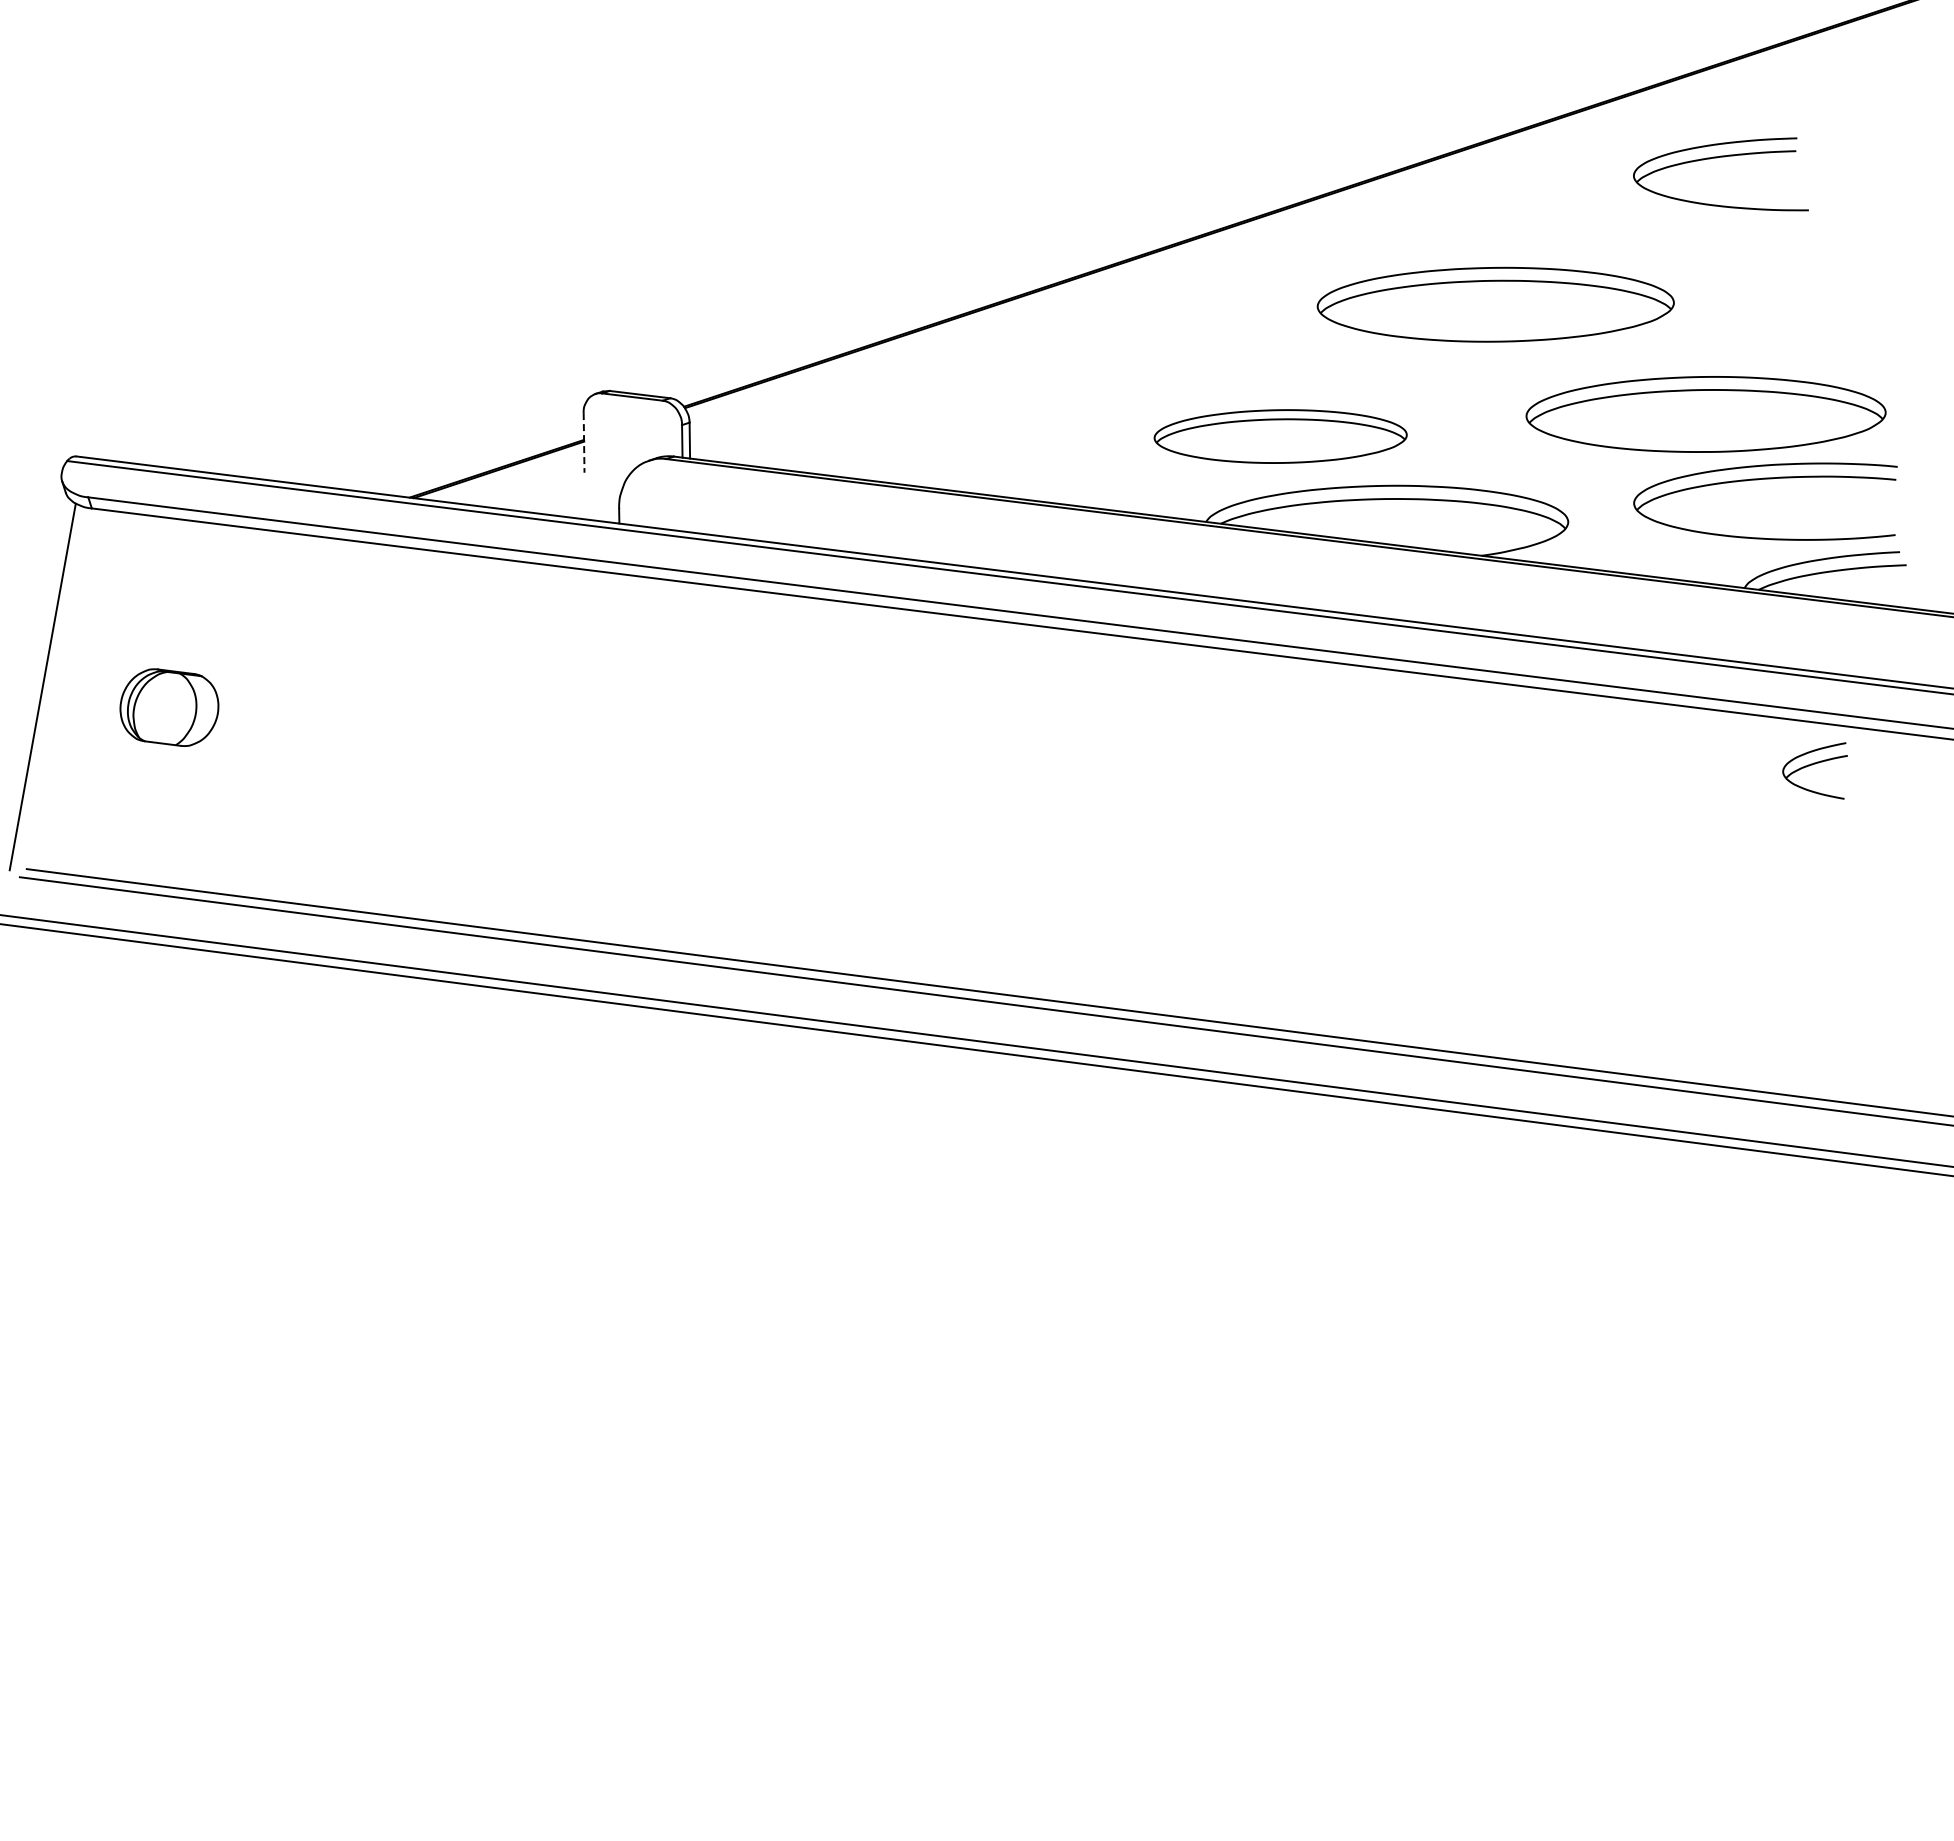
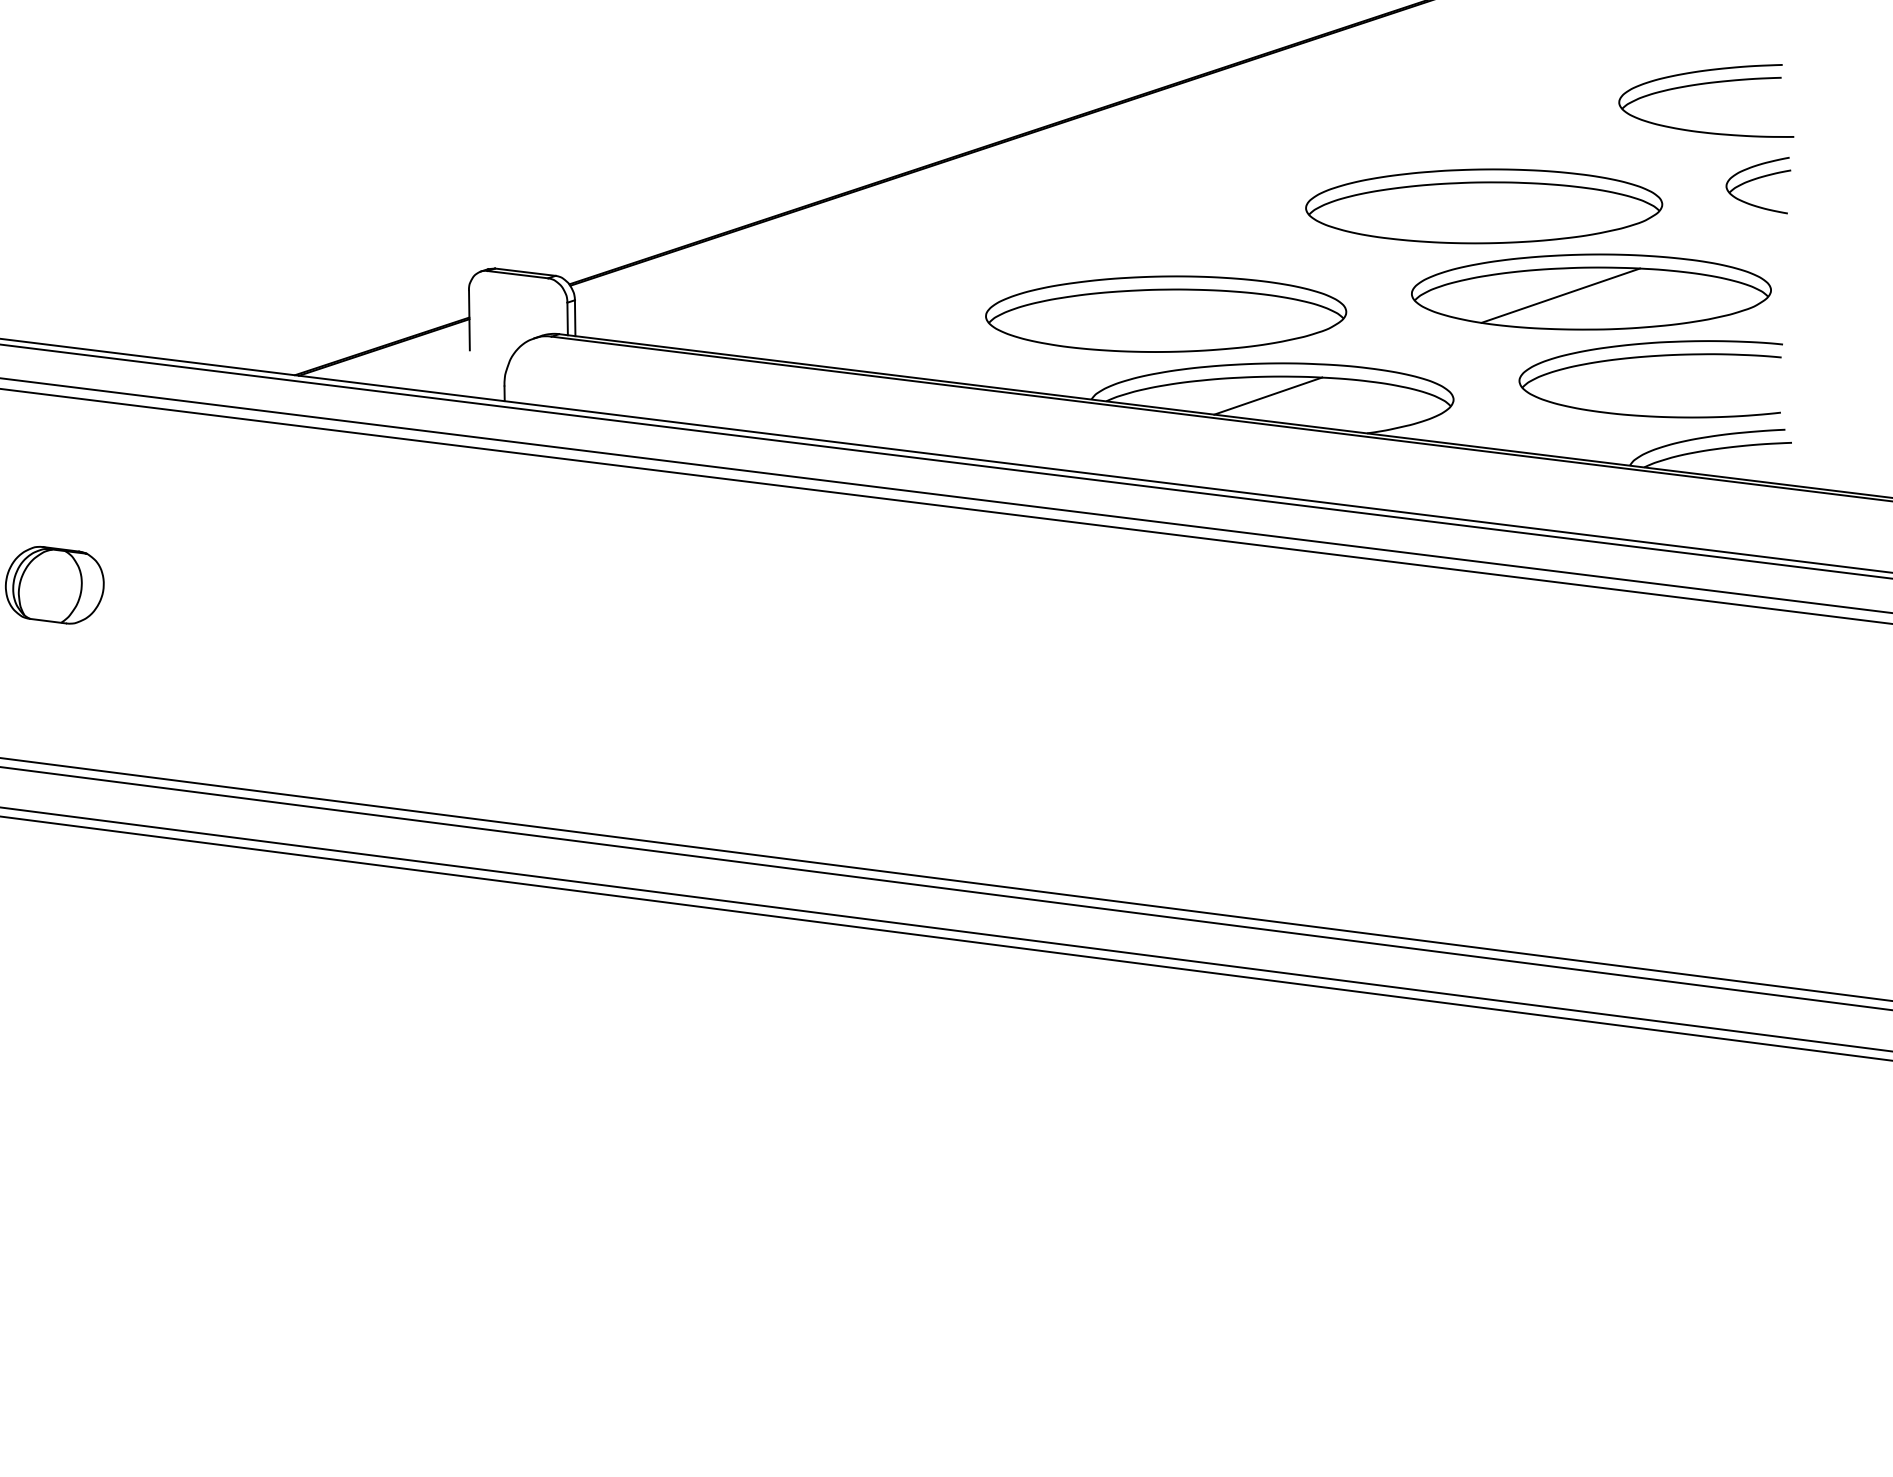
part: (1717, 158) -> (1702, 85), moved
part: (1495, 304) -> (1483, 206), moved
line: (1675, 417) -> (1560, 295), added
part: (1280, 436) -> (1165, 314), size x1.43
line: (584, 442) -> (469, 320), dashed -> solid
line: (1382, 518) -> (1267, 396), added
part: (1814, 770) -> (1757, 185), moved

